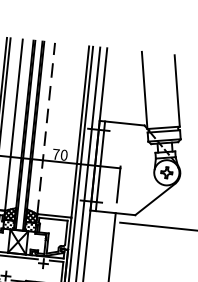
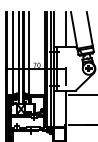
line: (128, 86) -> (66, 29), added
line: (45, 126) -> (28, 52), dashed -> solid

